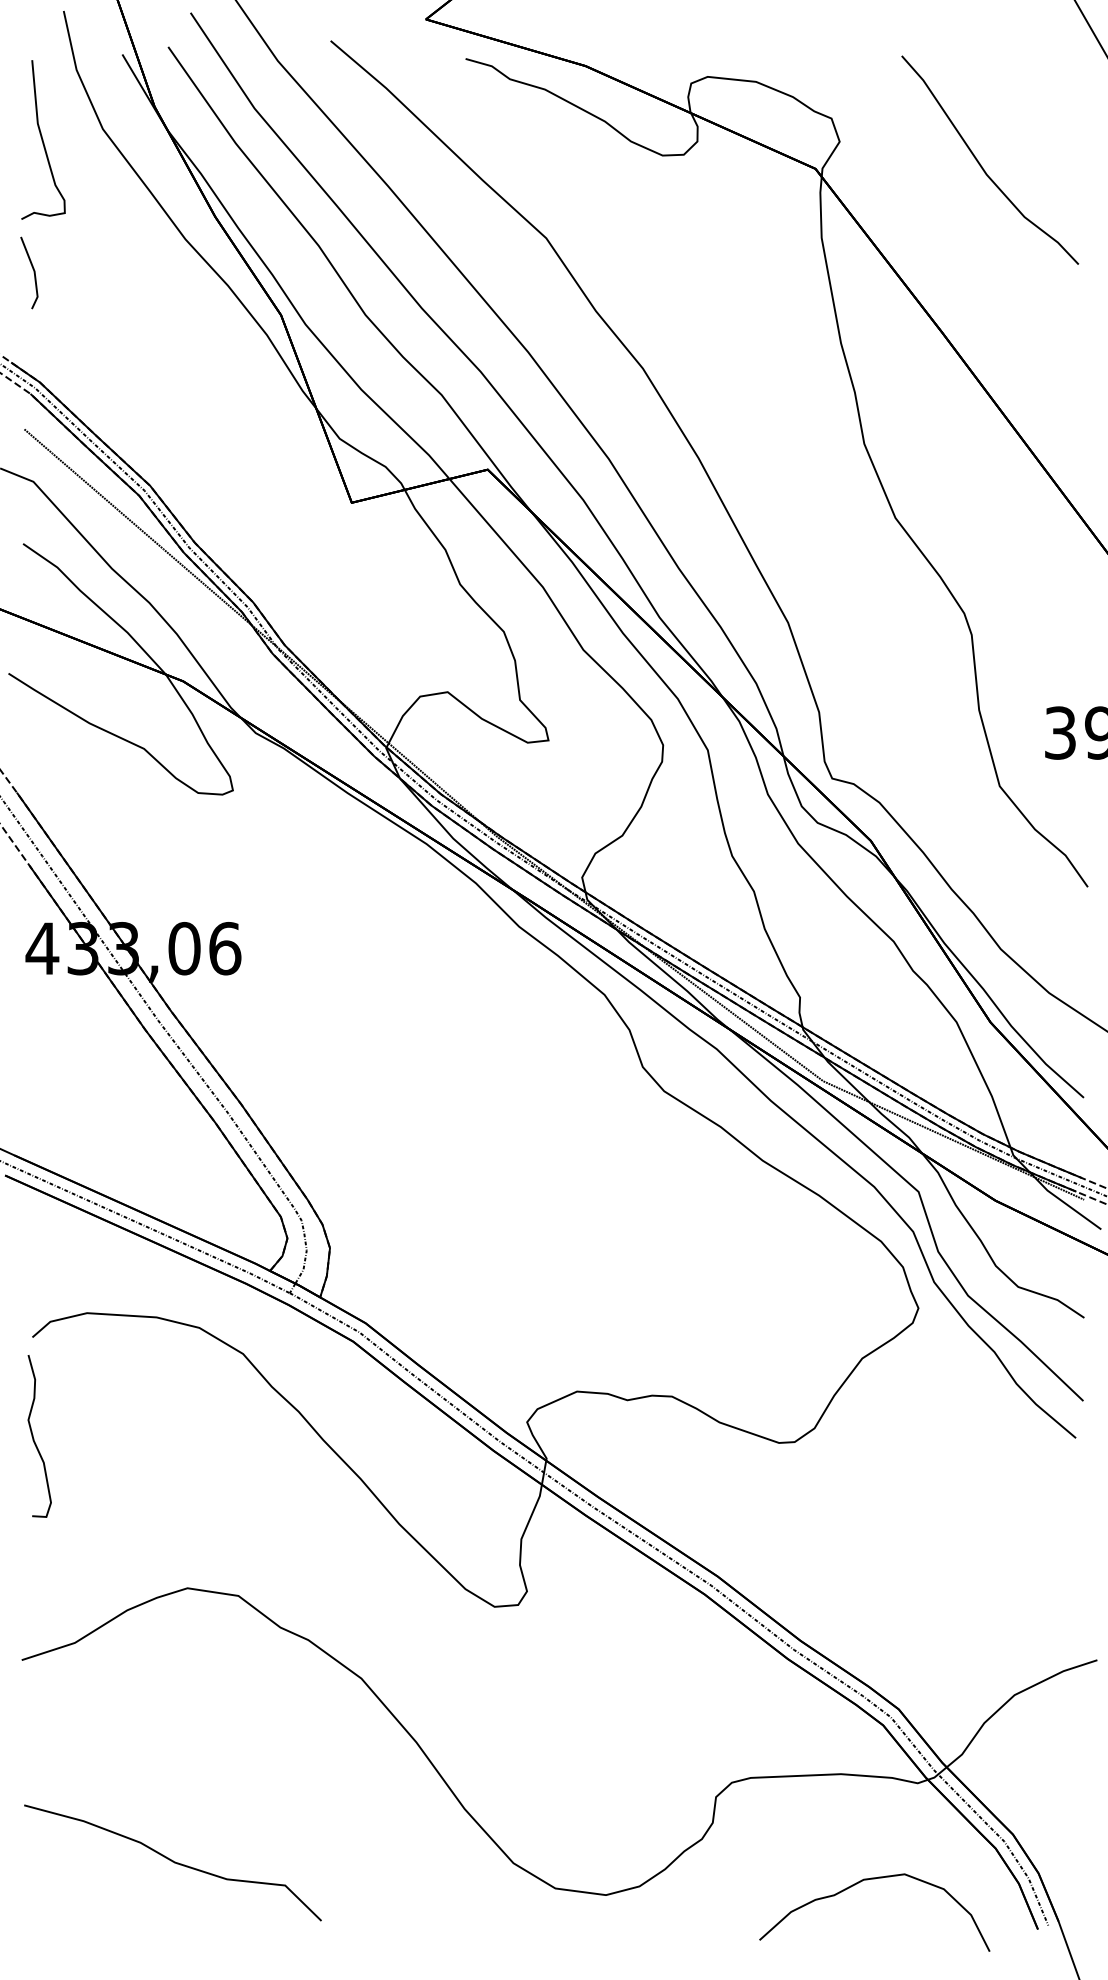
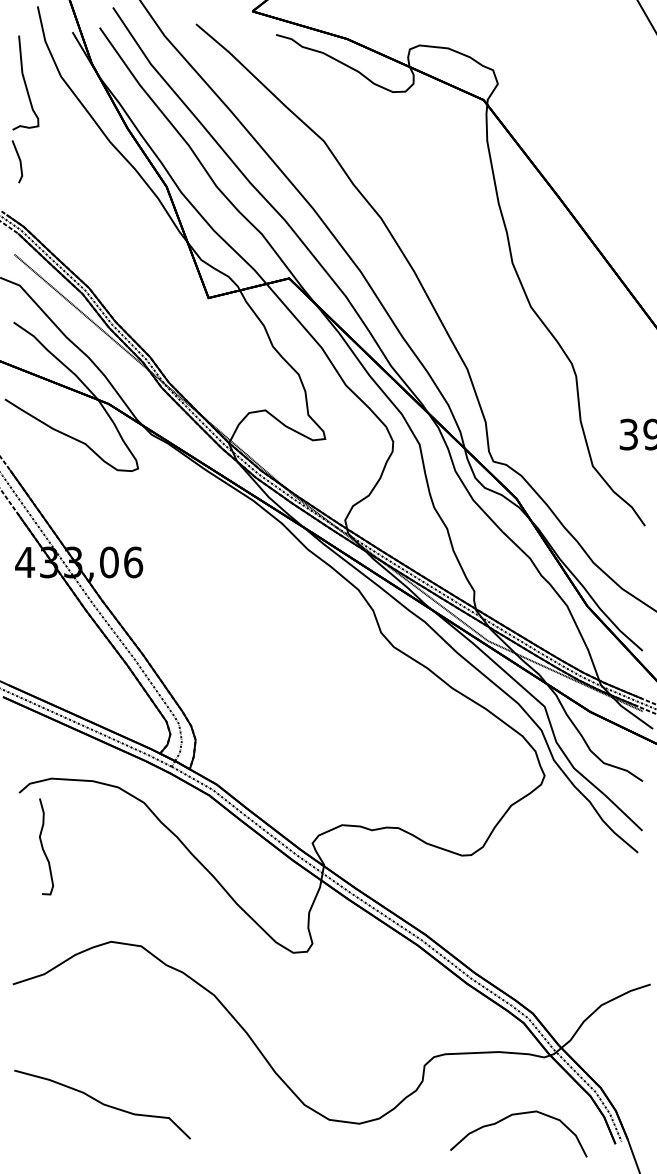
curve: (982, 164) -> (582, 97), removed
curve: (34, 1435) -> (43, 846), moved

